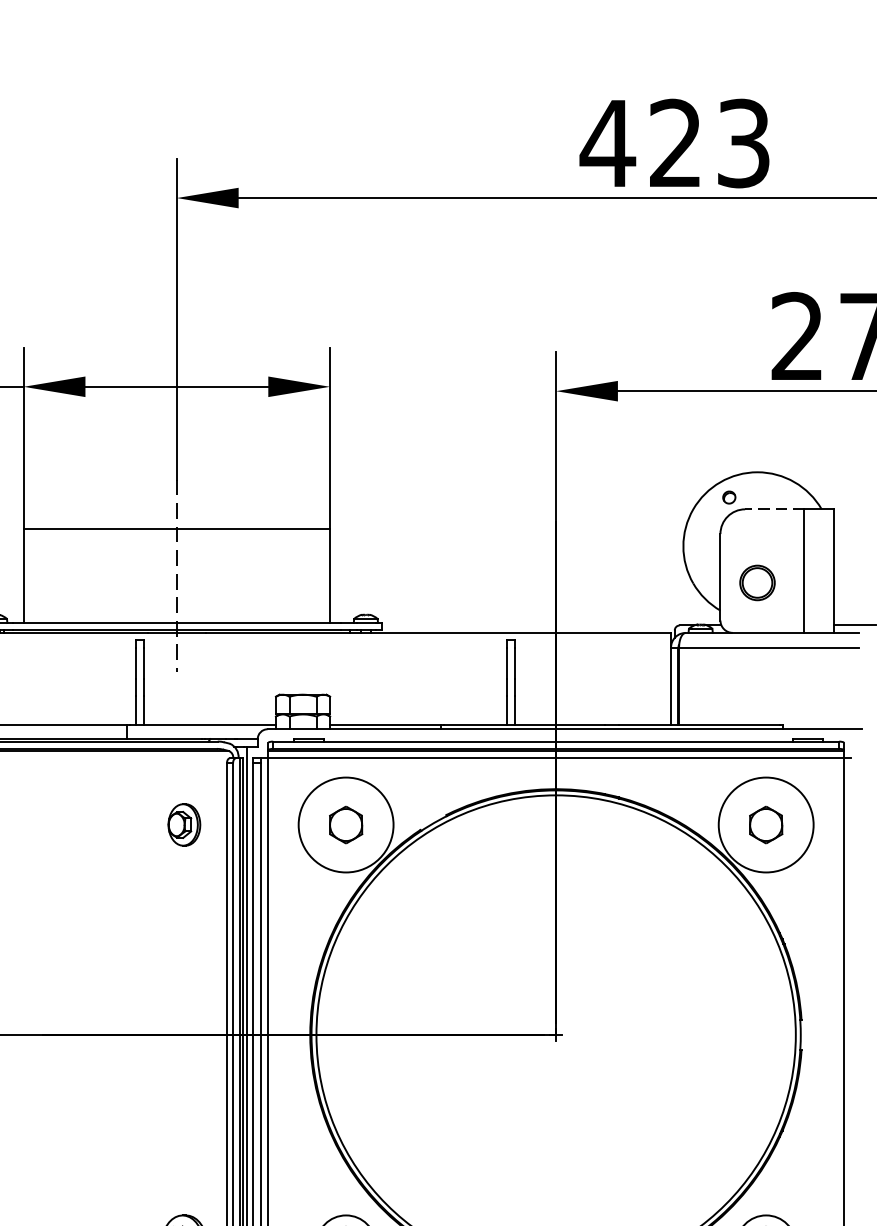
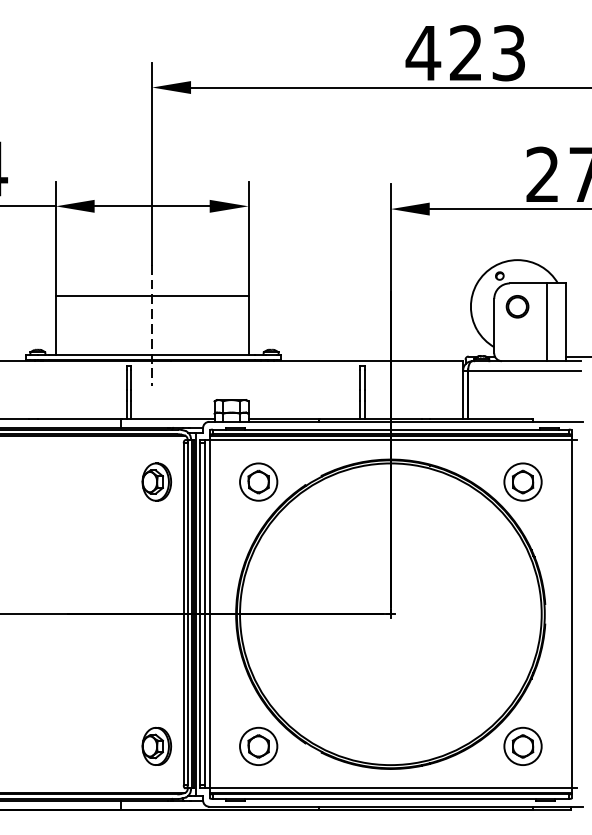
line: (774, 509) -> (528, 283), dashed -> solid
part: (757, 582) -> (517, 306), moved
part: (183, 824) -> (156, 481), size x1.43
circle: (345, 824) -> (258, 481), size x0.62
circle: (765, 824) -> (522, 481), size x0.62

